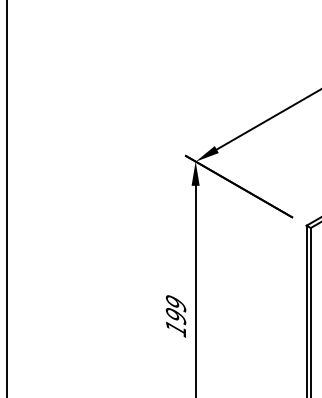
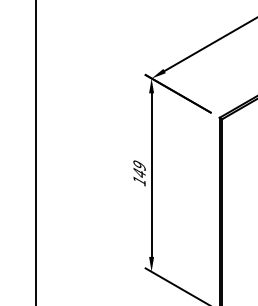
text: (175, 314) -> (139, 172), 199 -> 149

